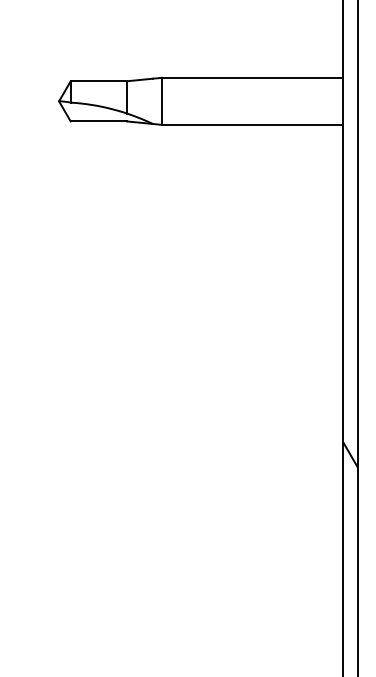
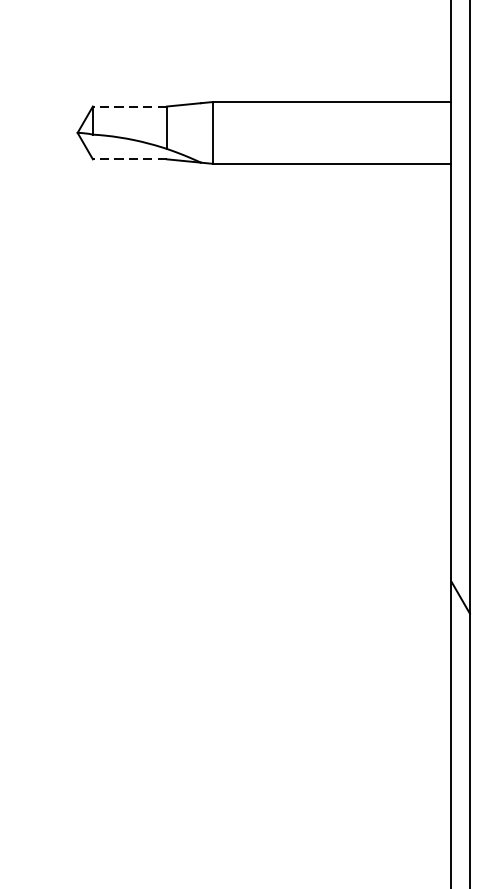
line: (98, 81) -> (129, 106), solid -> dashed
line: (98, 121) -> (129, 159), solid -> dashed

